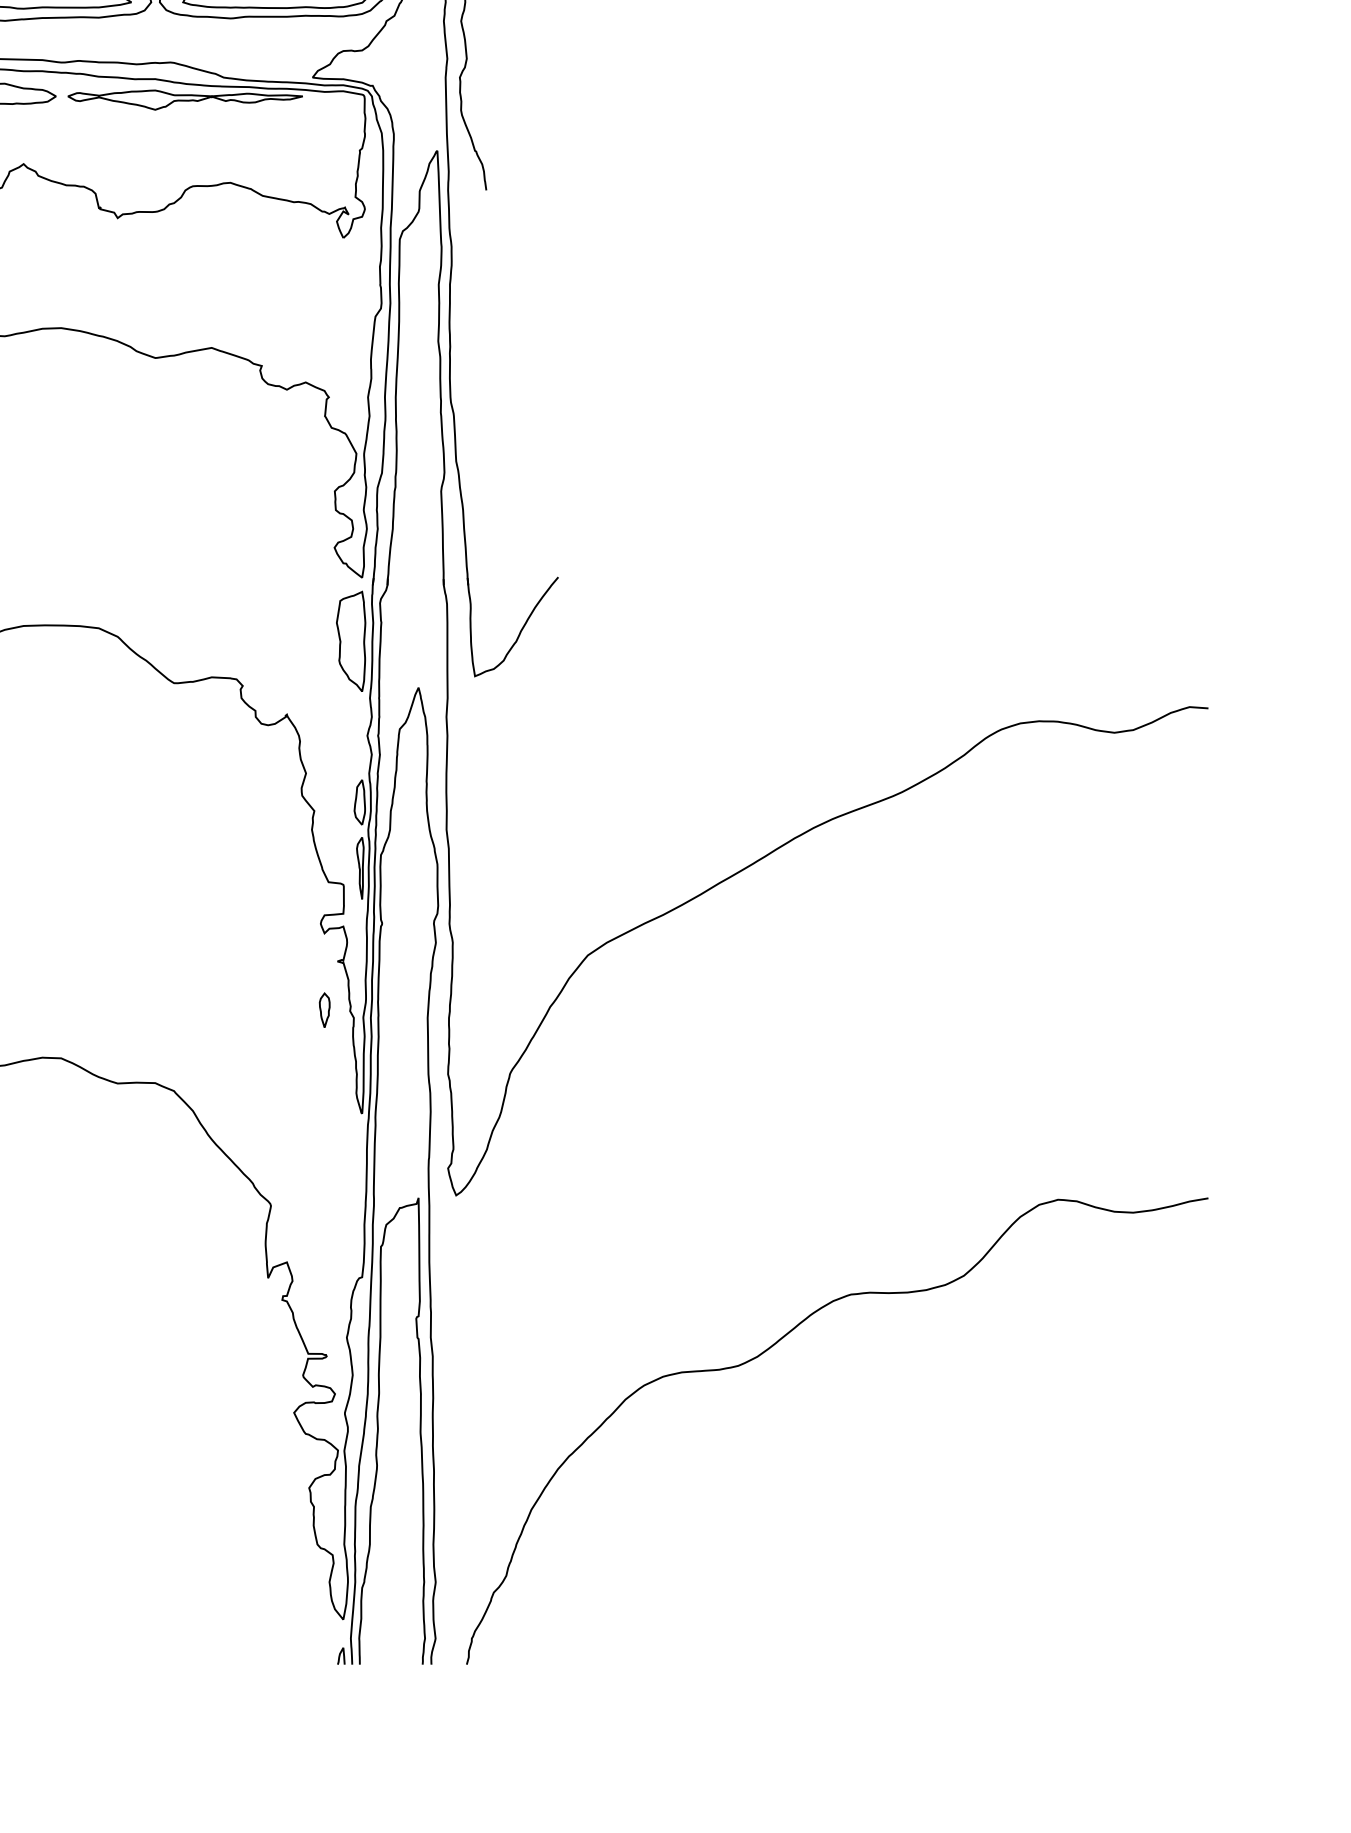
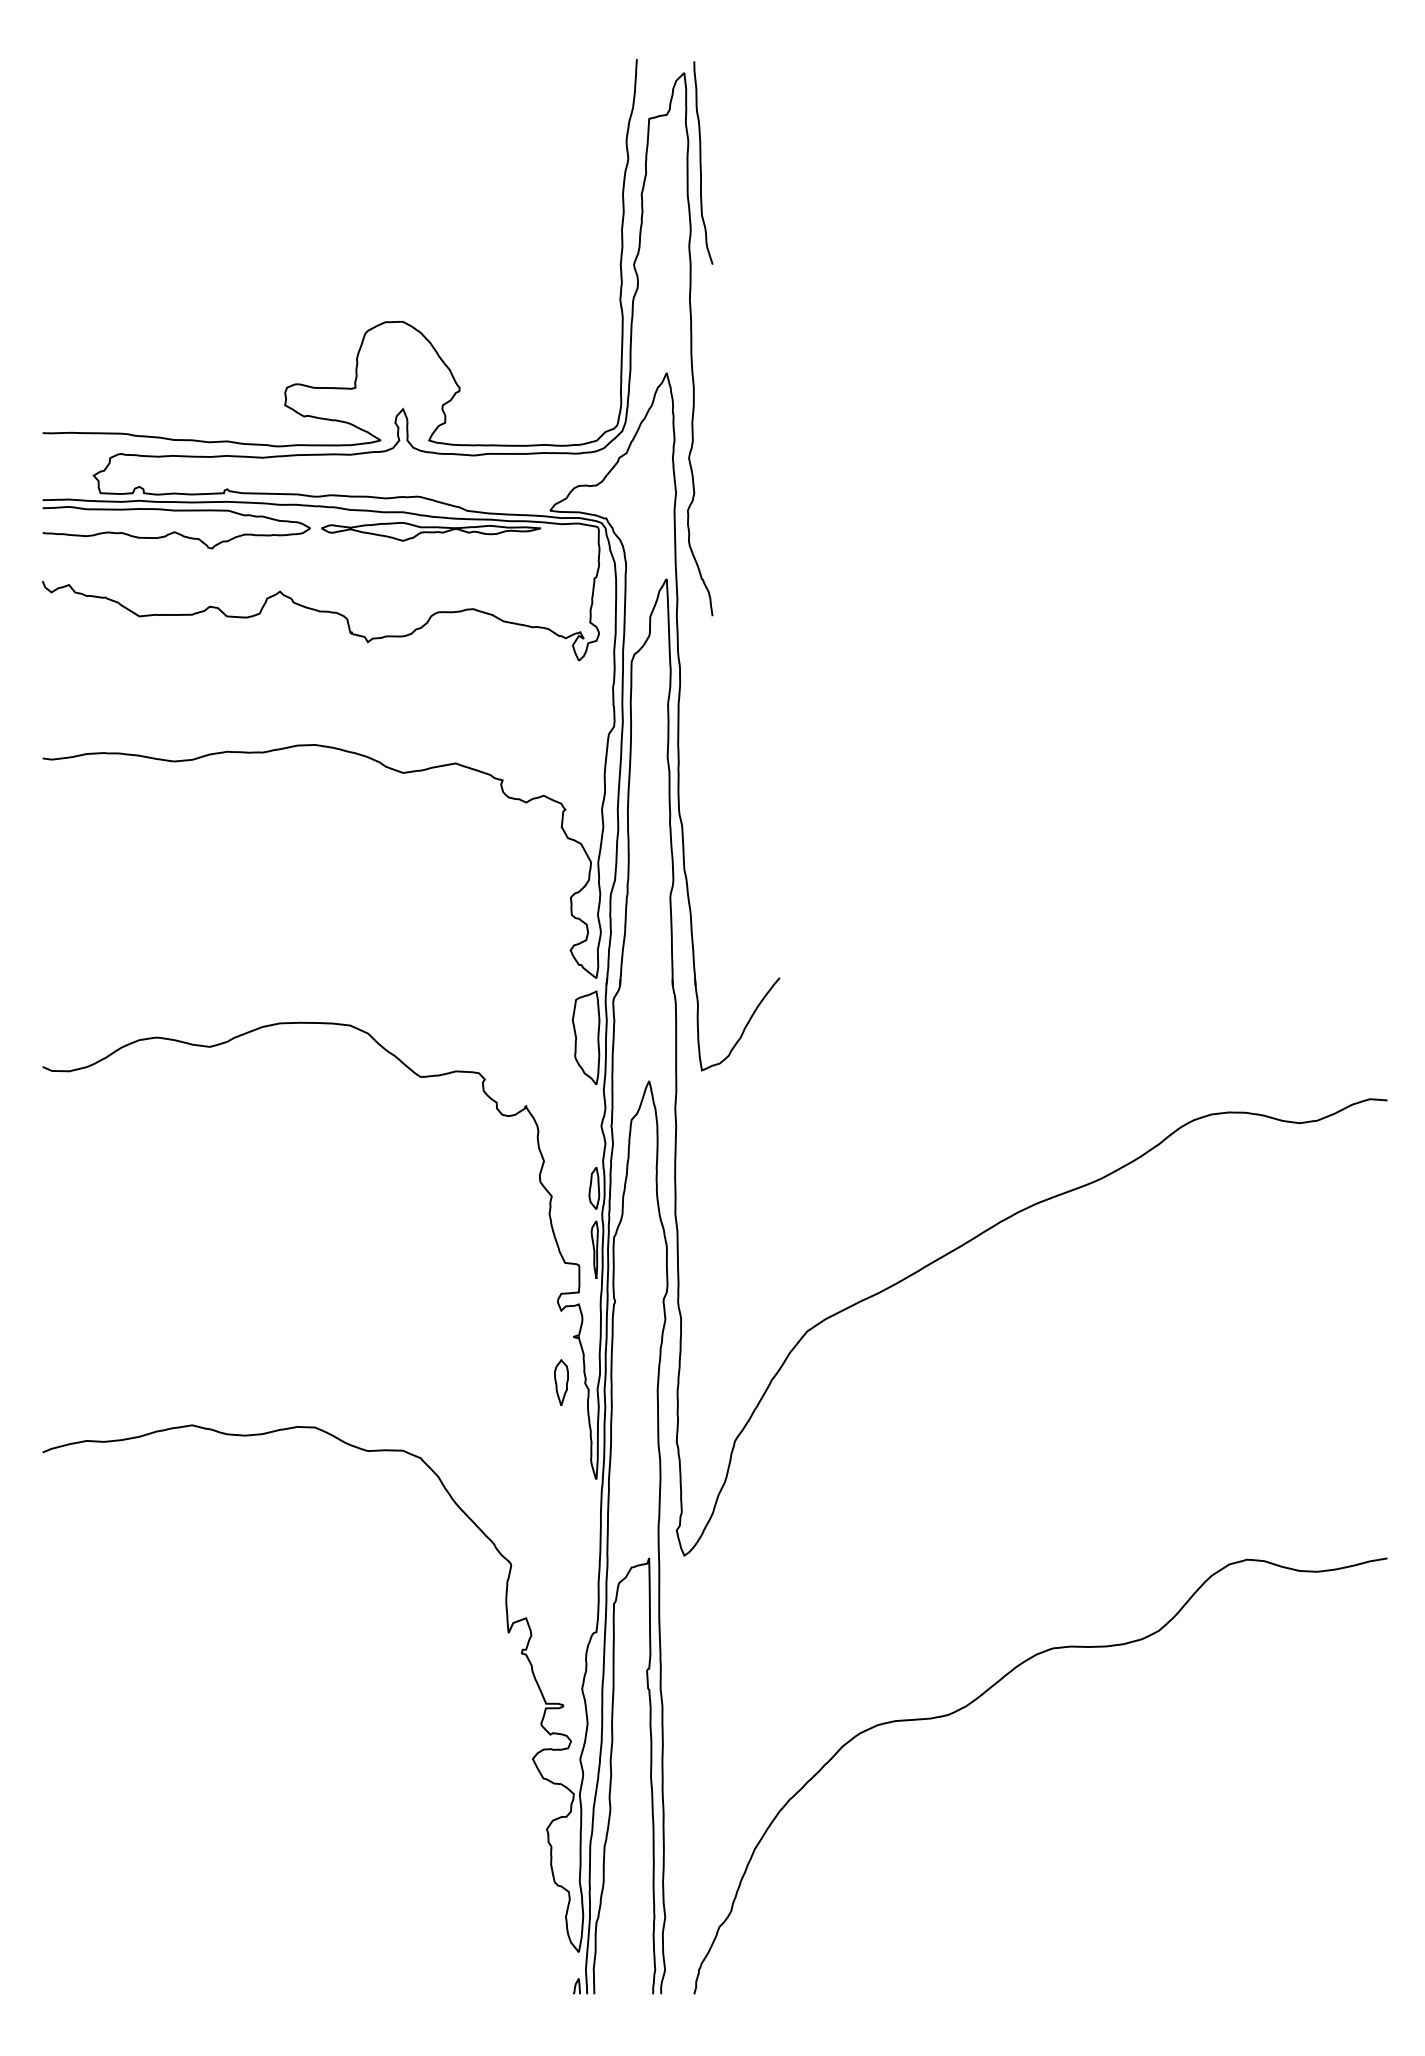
part: (324, 1010) -> (561, 1382), size x1.43

